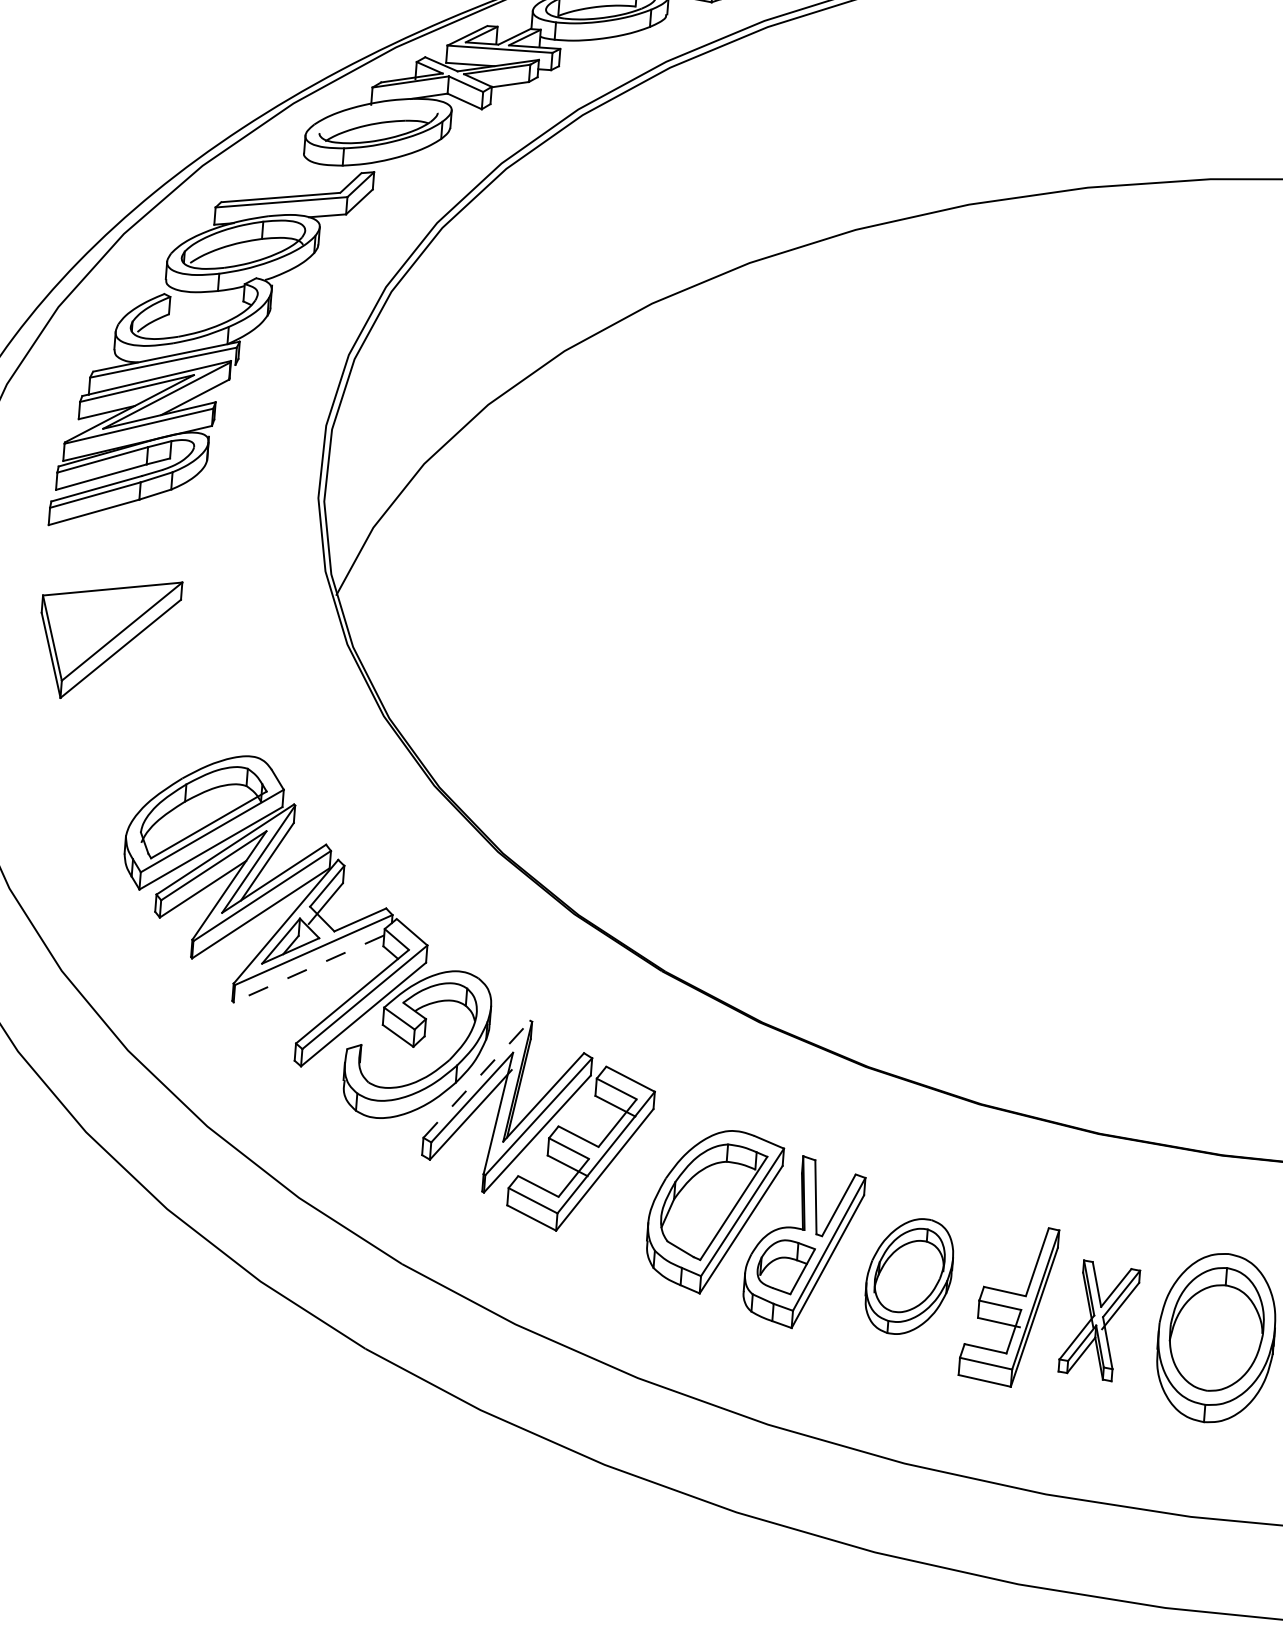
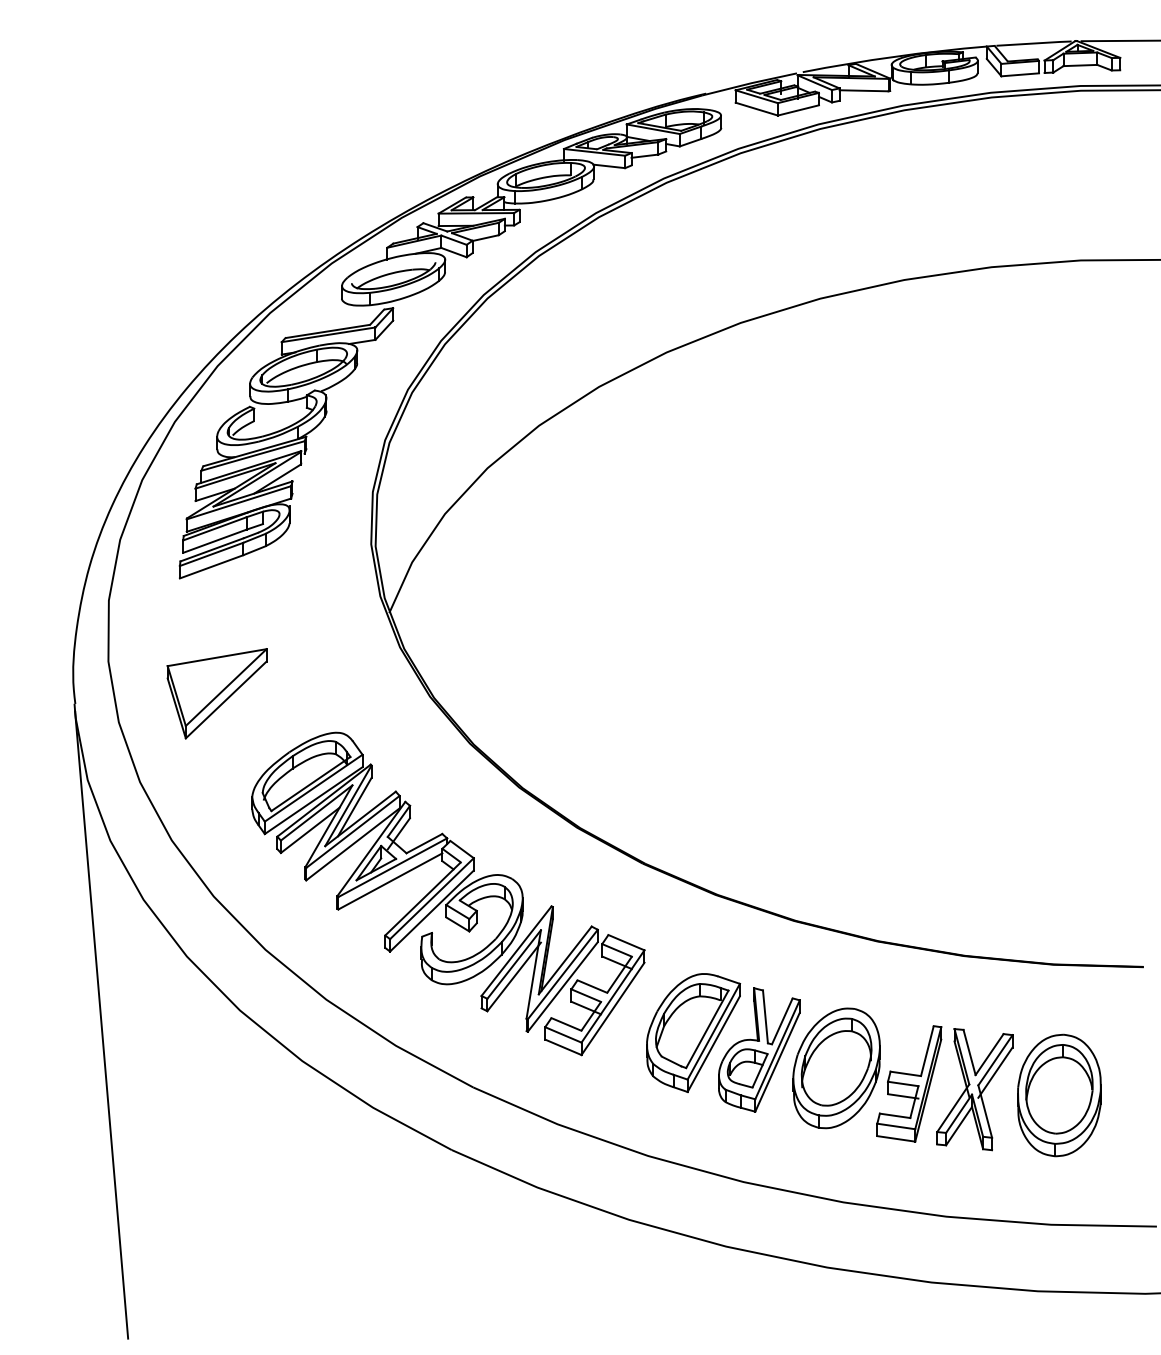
part: (107, 638) -> (216, 693), moved
line: (307, 968) -> (389, 881), dashed -> solid
line: (476, 1079) -> (516, 951), dashed -> solid
part: (909, 1276) -> (836, 1068), size x1.43
part: (1098, 1320) -> (974, 1089), size x1.43

